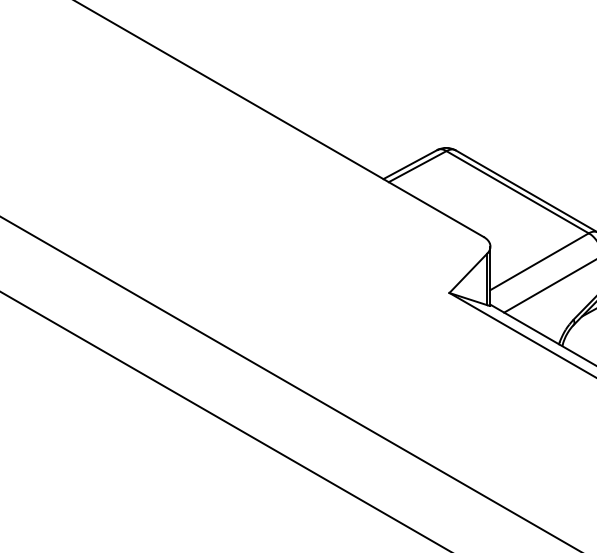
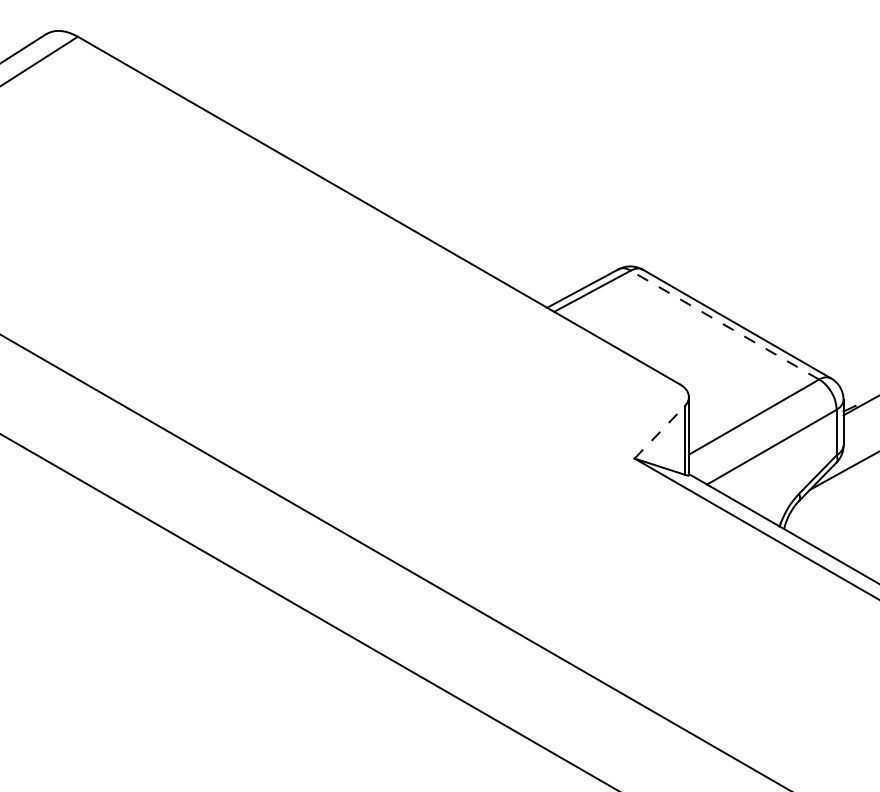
line: (517, 192) -> (724, 325), solid -> dashed
line: (469, 273) -> (660, 432), solid -> dashed

